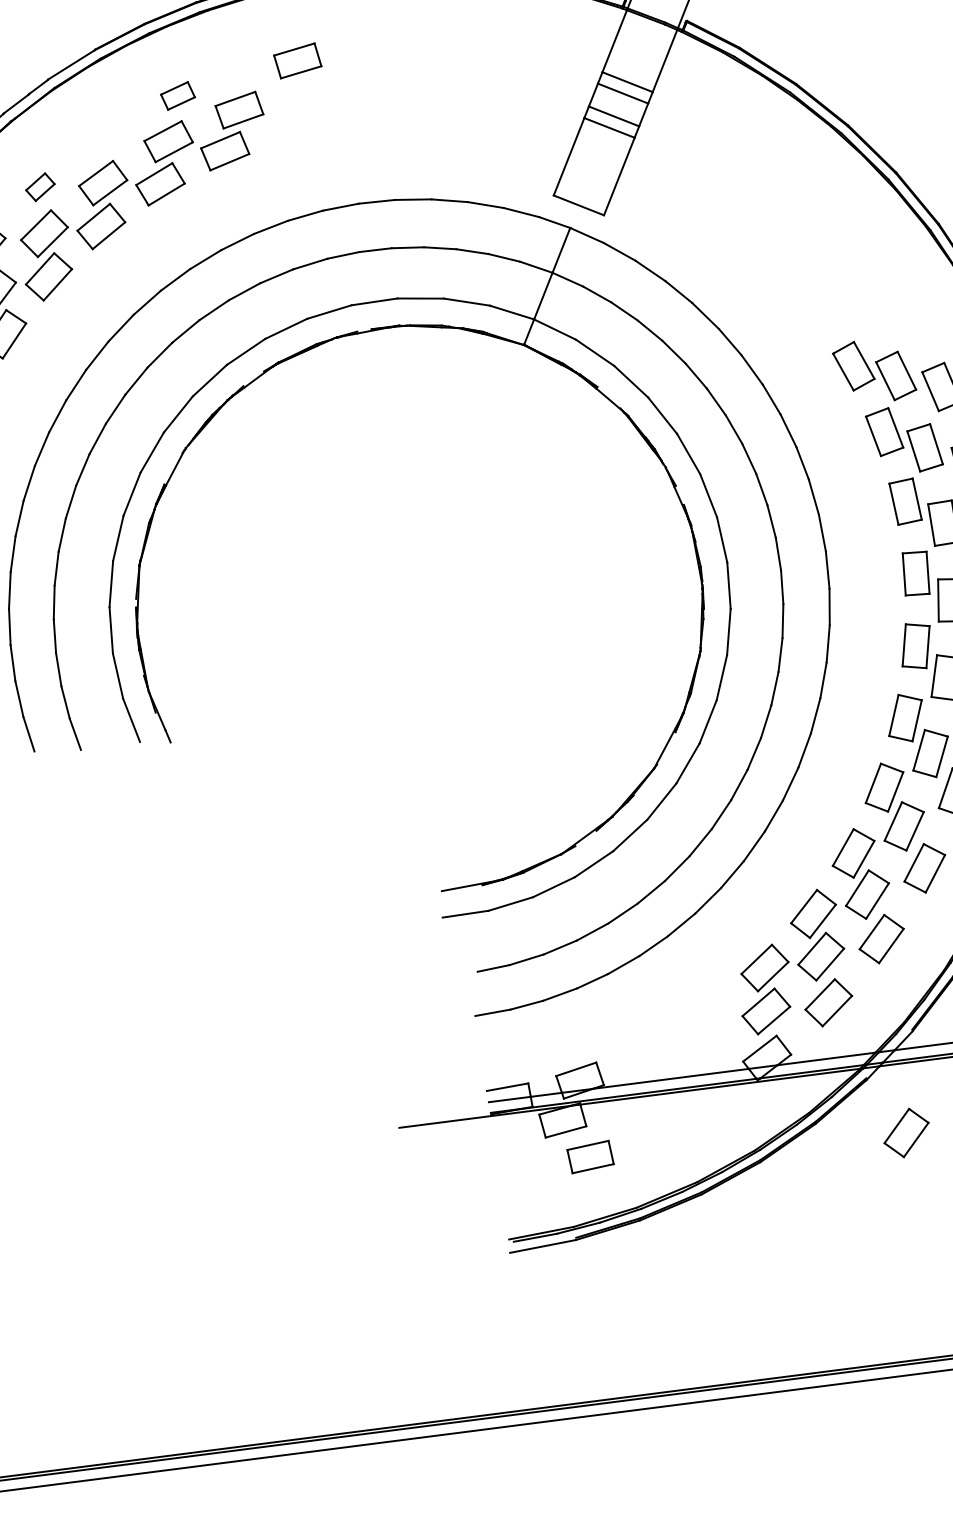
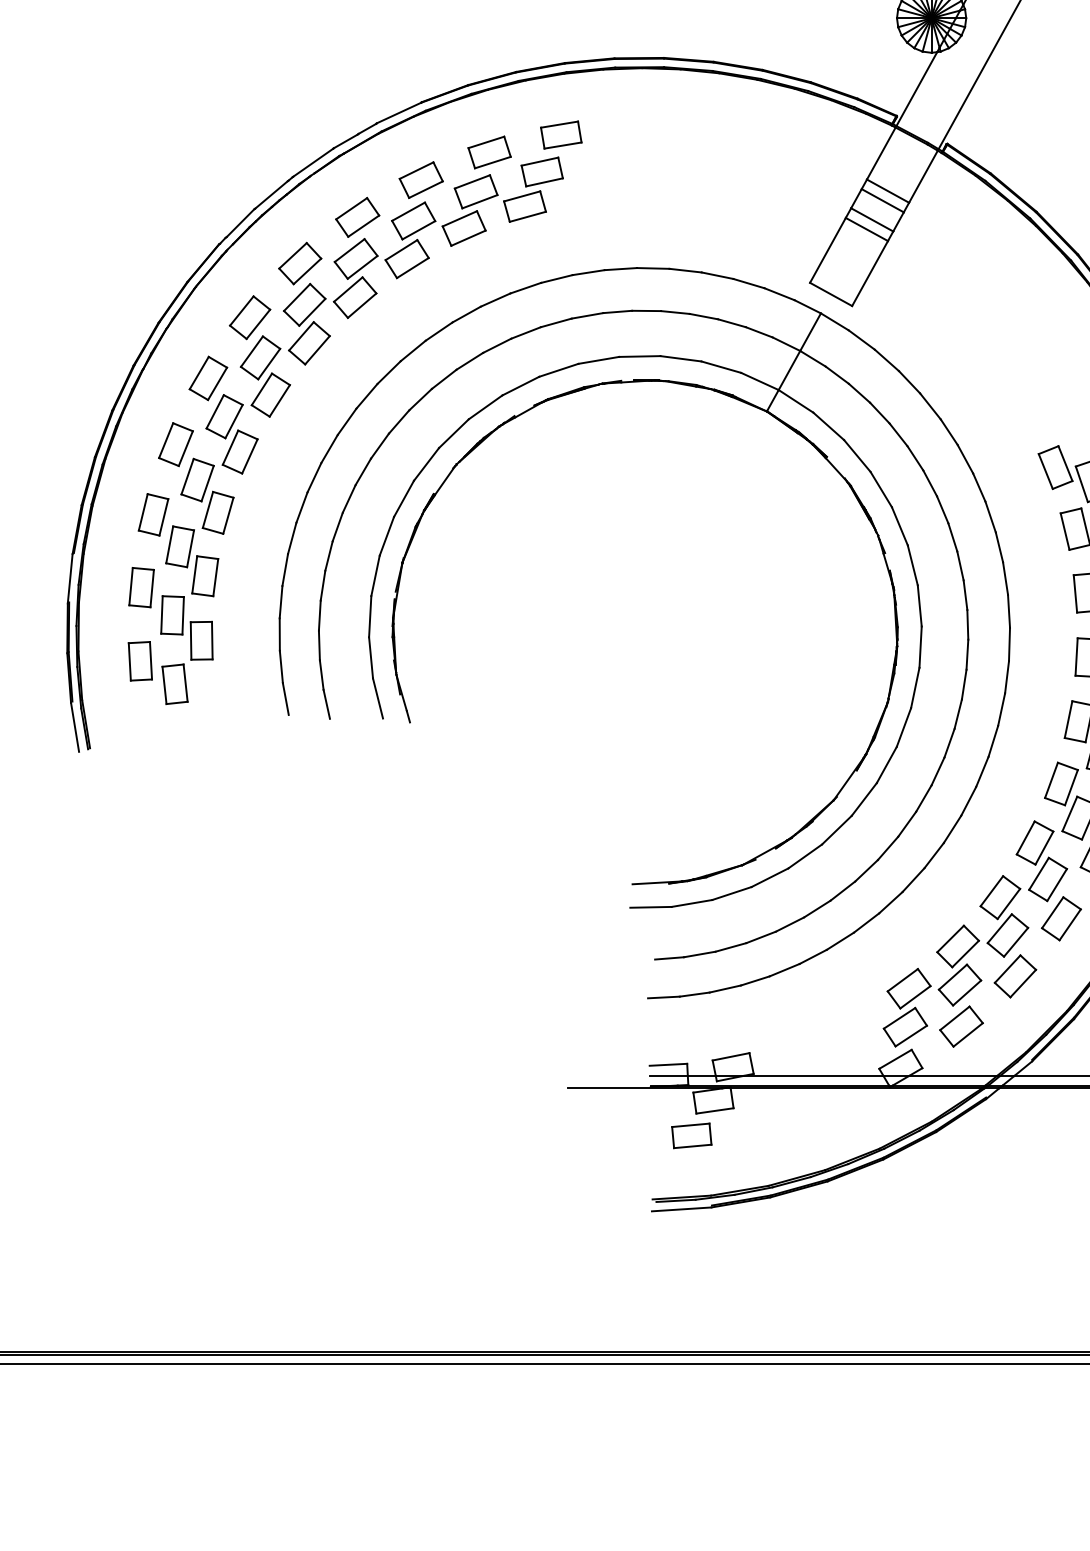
part: (297, 60) -> (561, 134), moved
part: (177, 95) -> (489, 152), size x1.43
part: (104, 135) -> (420, 179), added
part: (40, 187) -> (357, 217), size x1.67
part: (906, 1133) -> (1015, 1150), removed
part: (590, 1156) -> (691, 1135), moved

